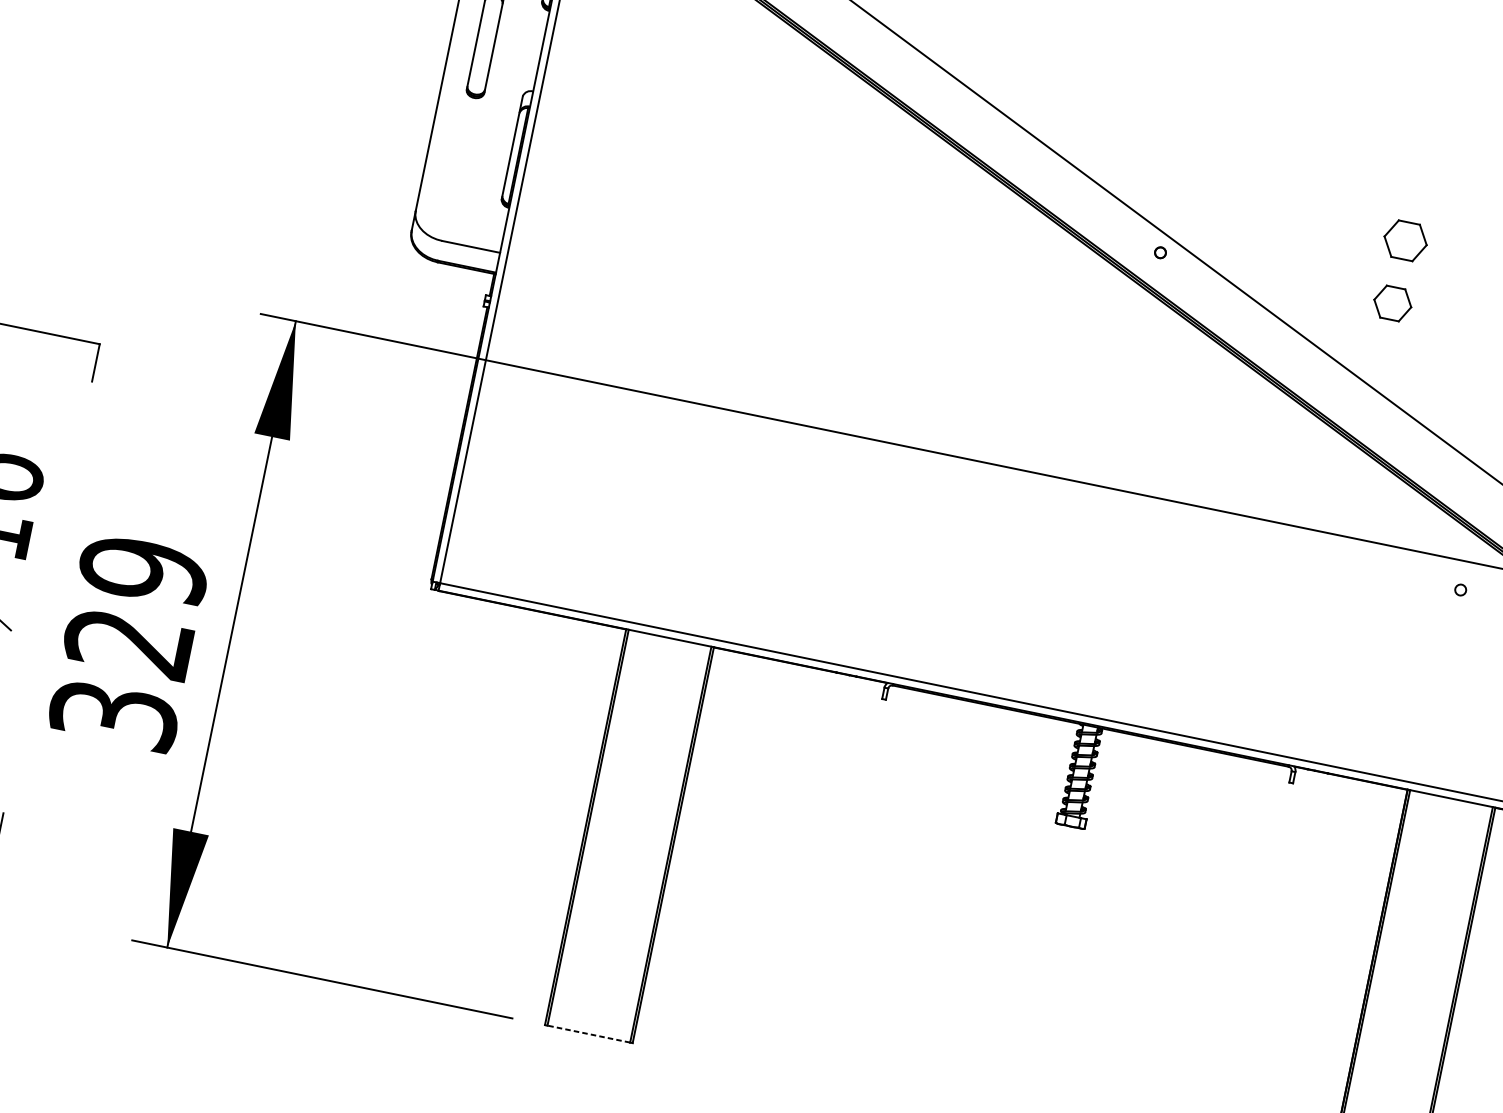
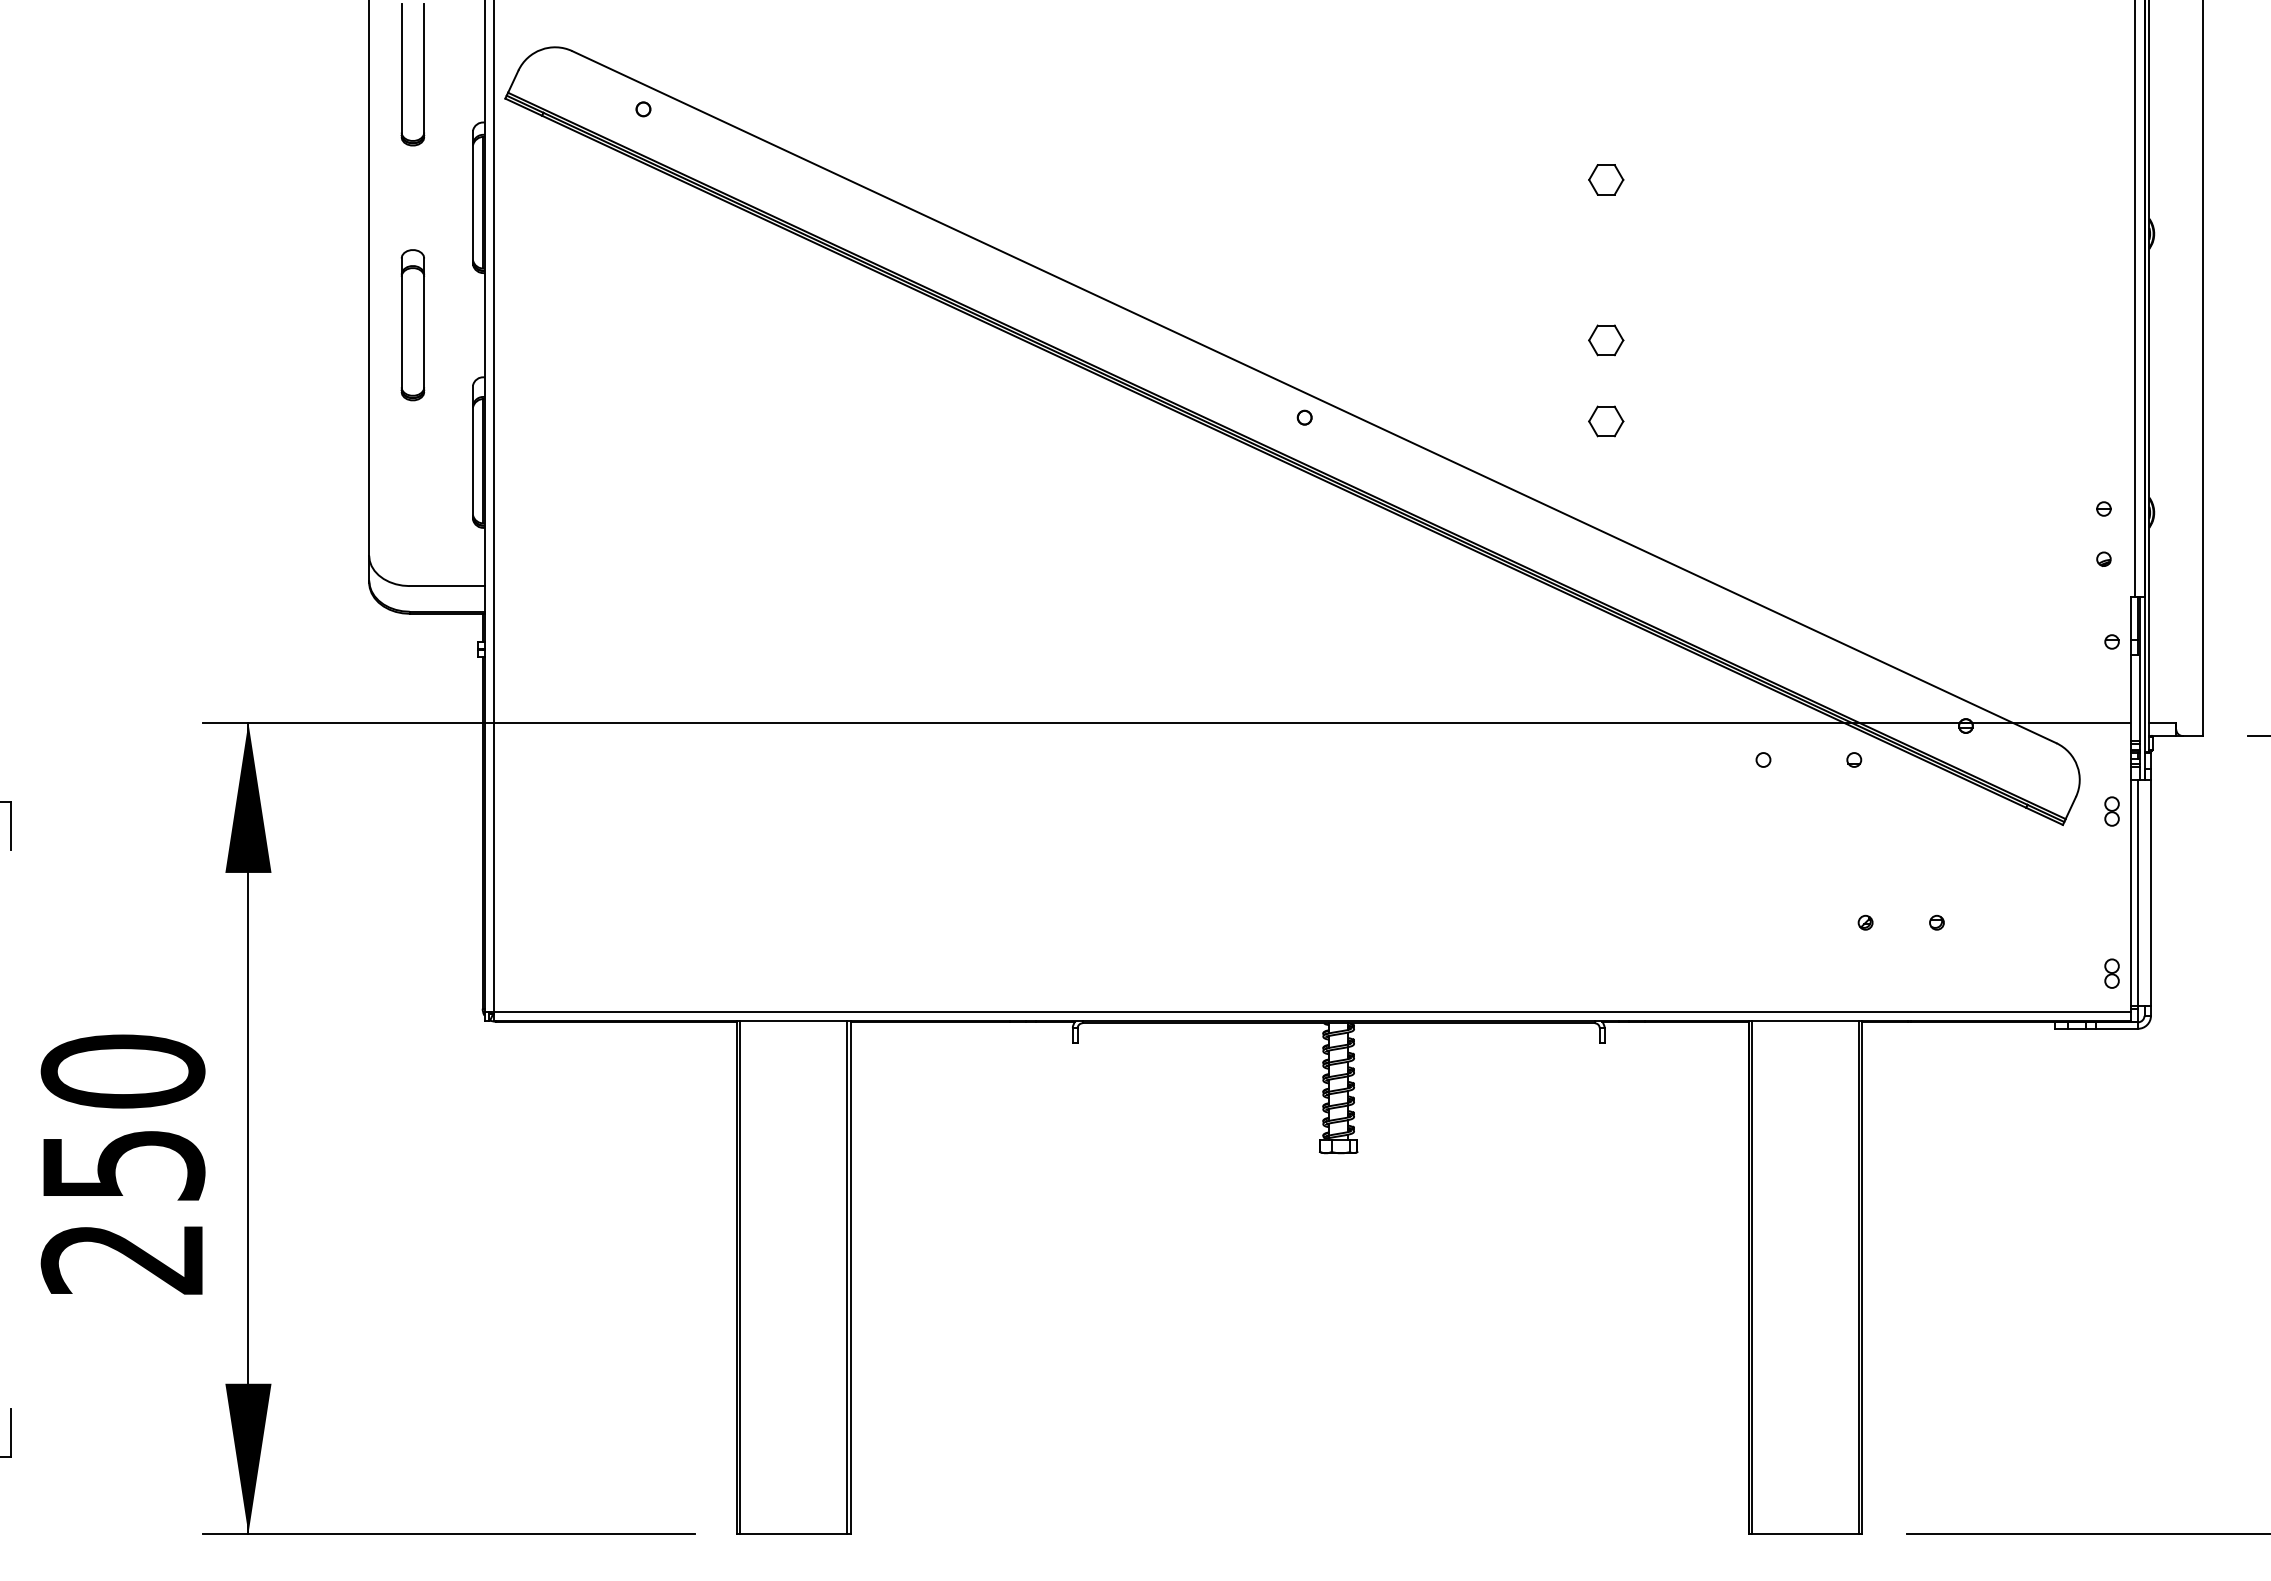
part: (1431, 116) -> (1606, 179), added
part: (1405, 241) -> (1606, 340), size x0.62
part: (1393, 303) -> (1606, 421), size x0.71
text: (128, 642) -> (122, 1164), 329 -> 250
line: (588, 1033) -> (793, 1533), dashed -> solid

